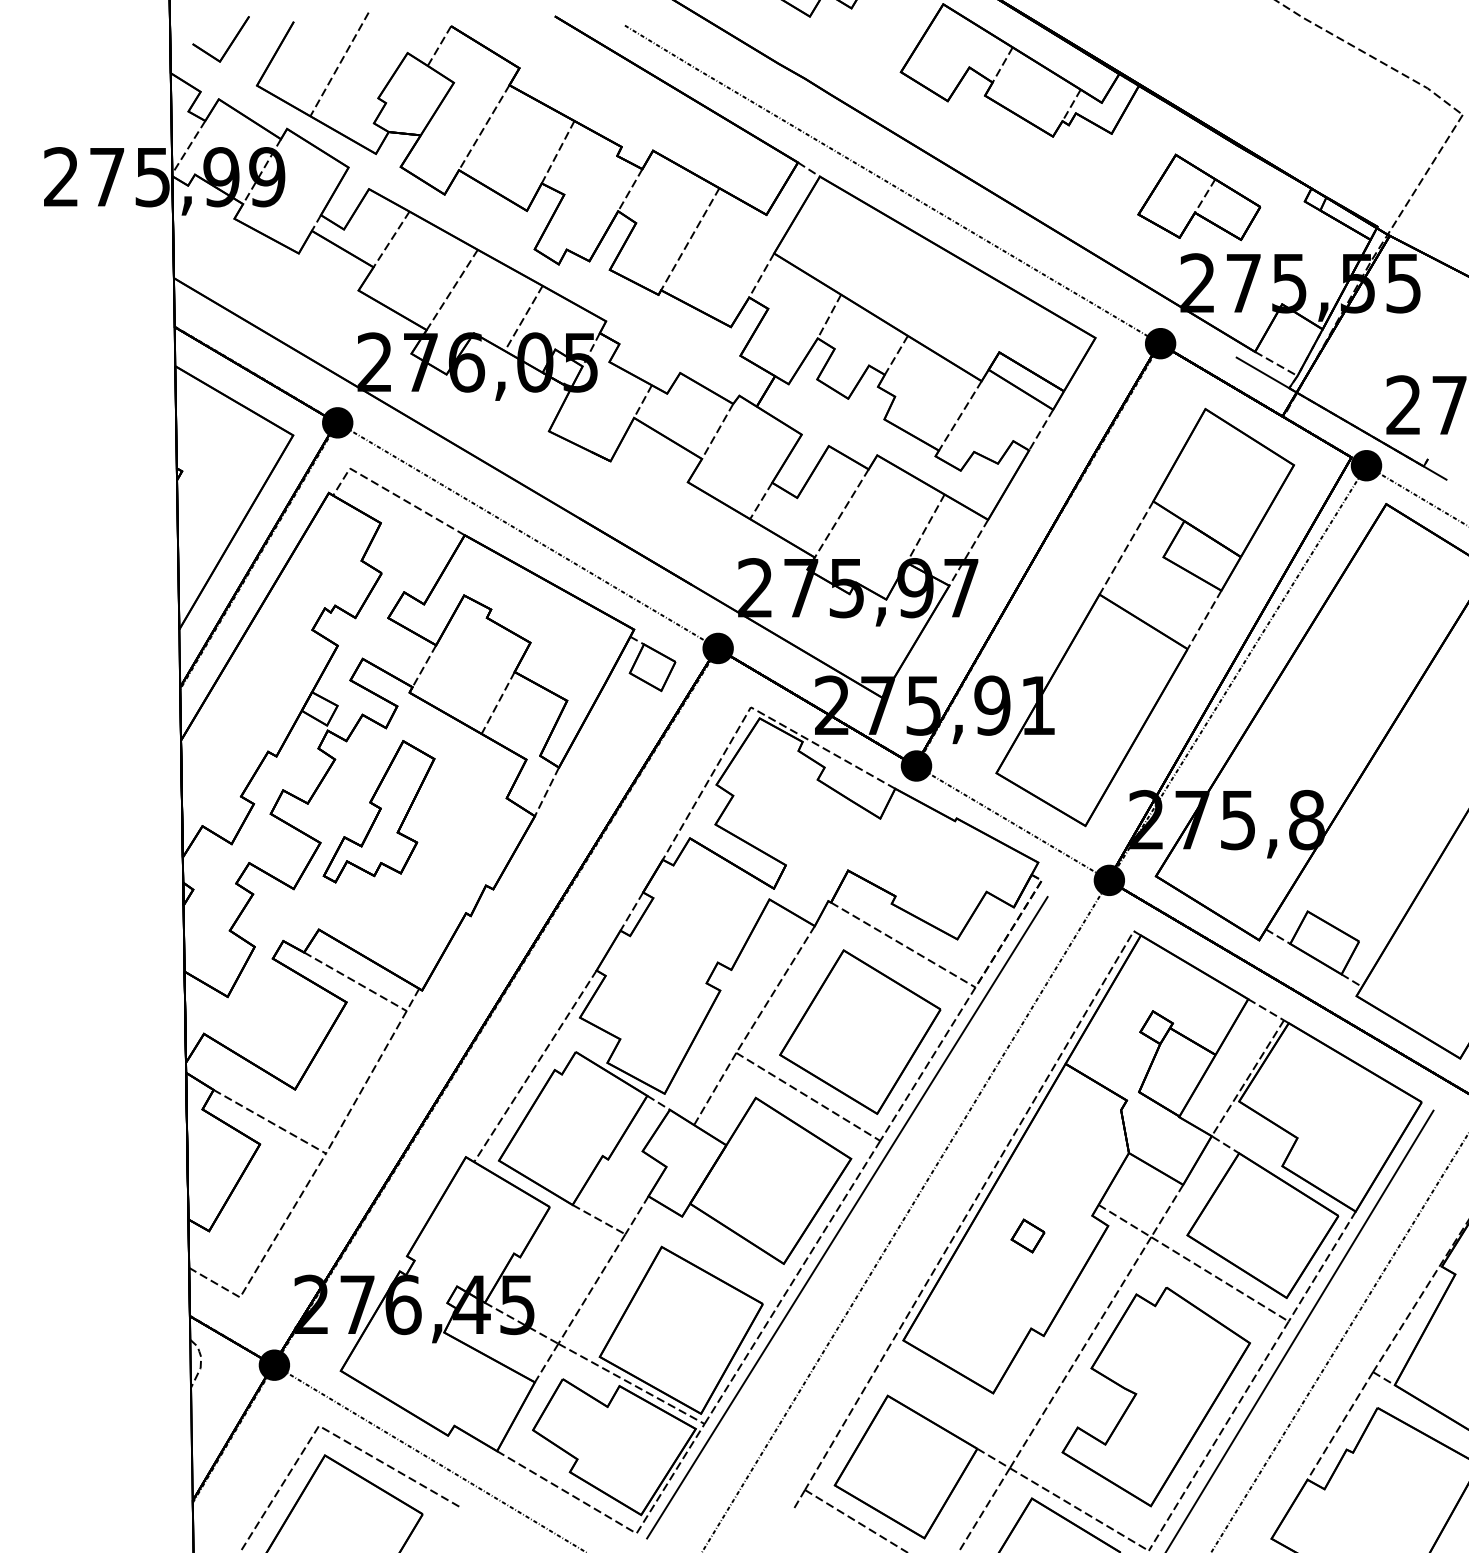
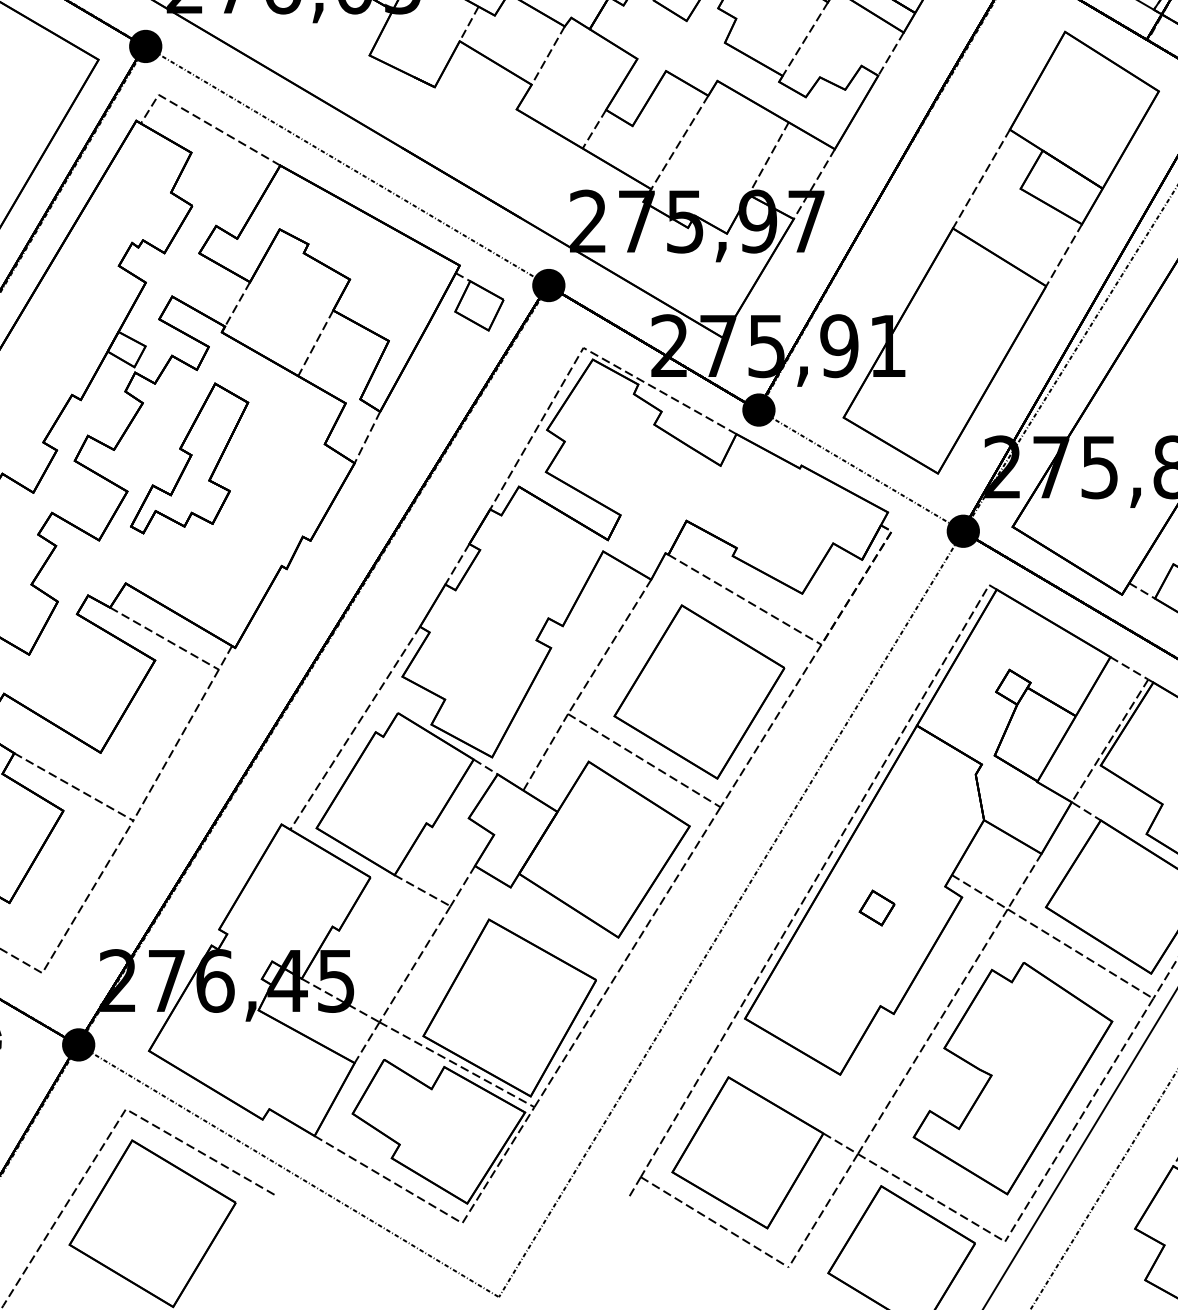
line: (847, 1217) -> (685, 888), removed

